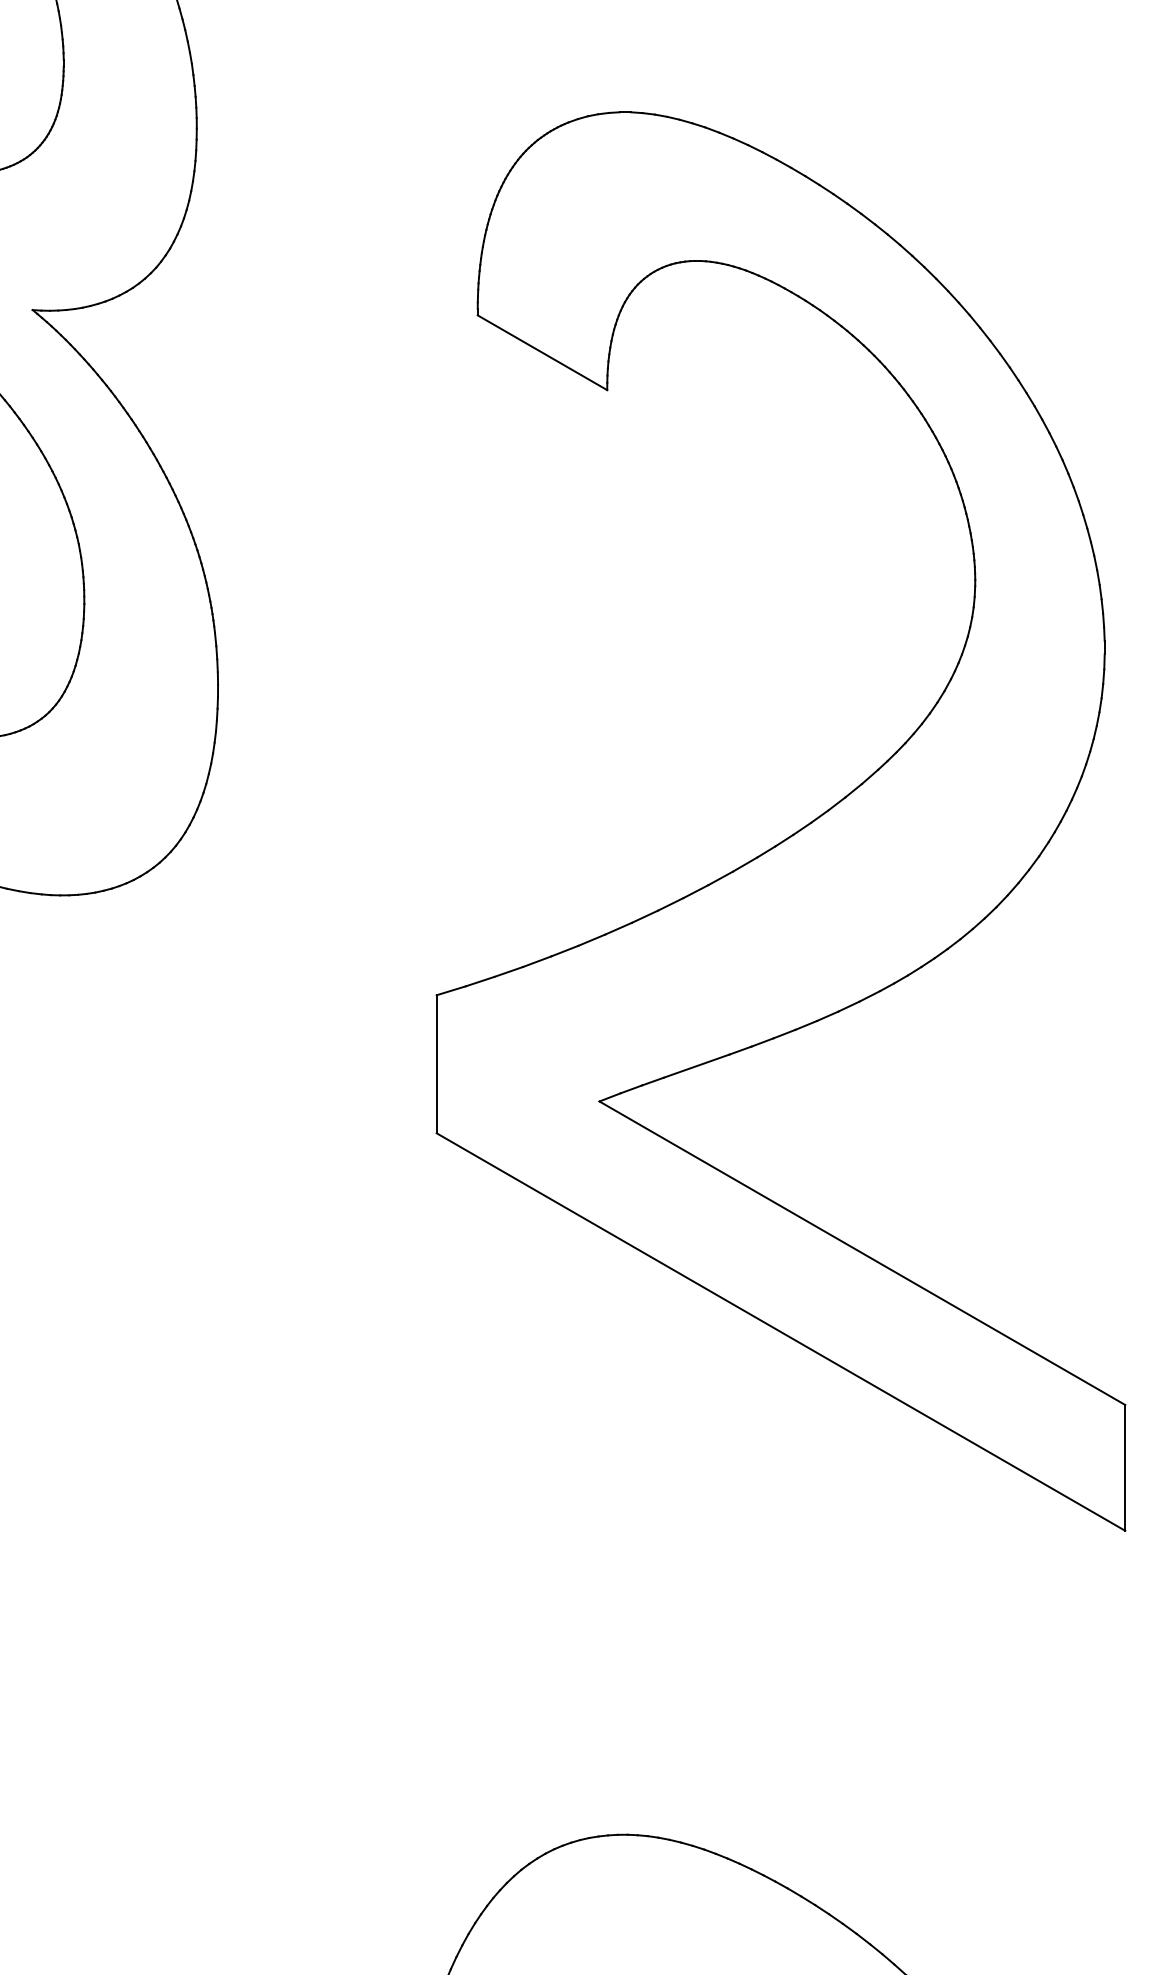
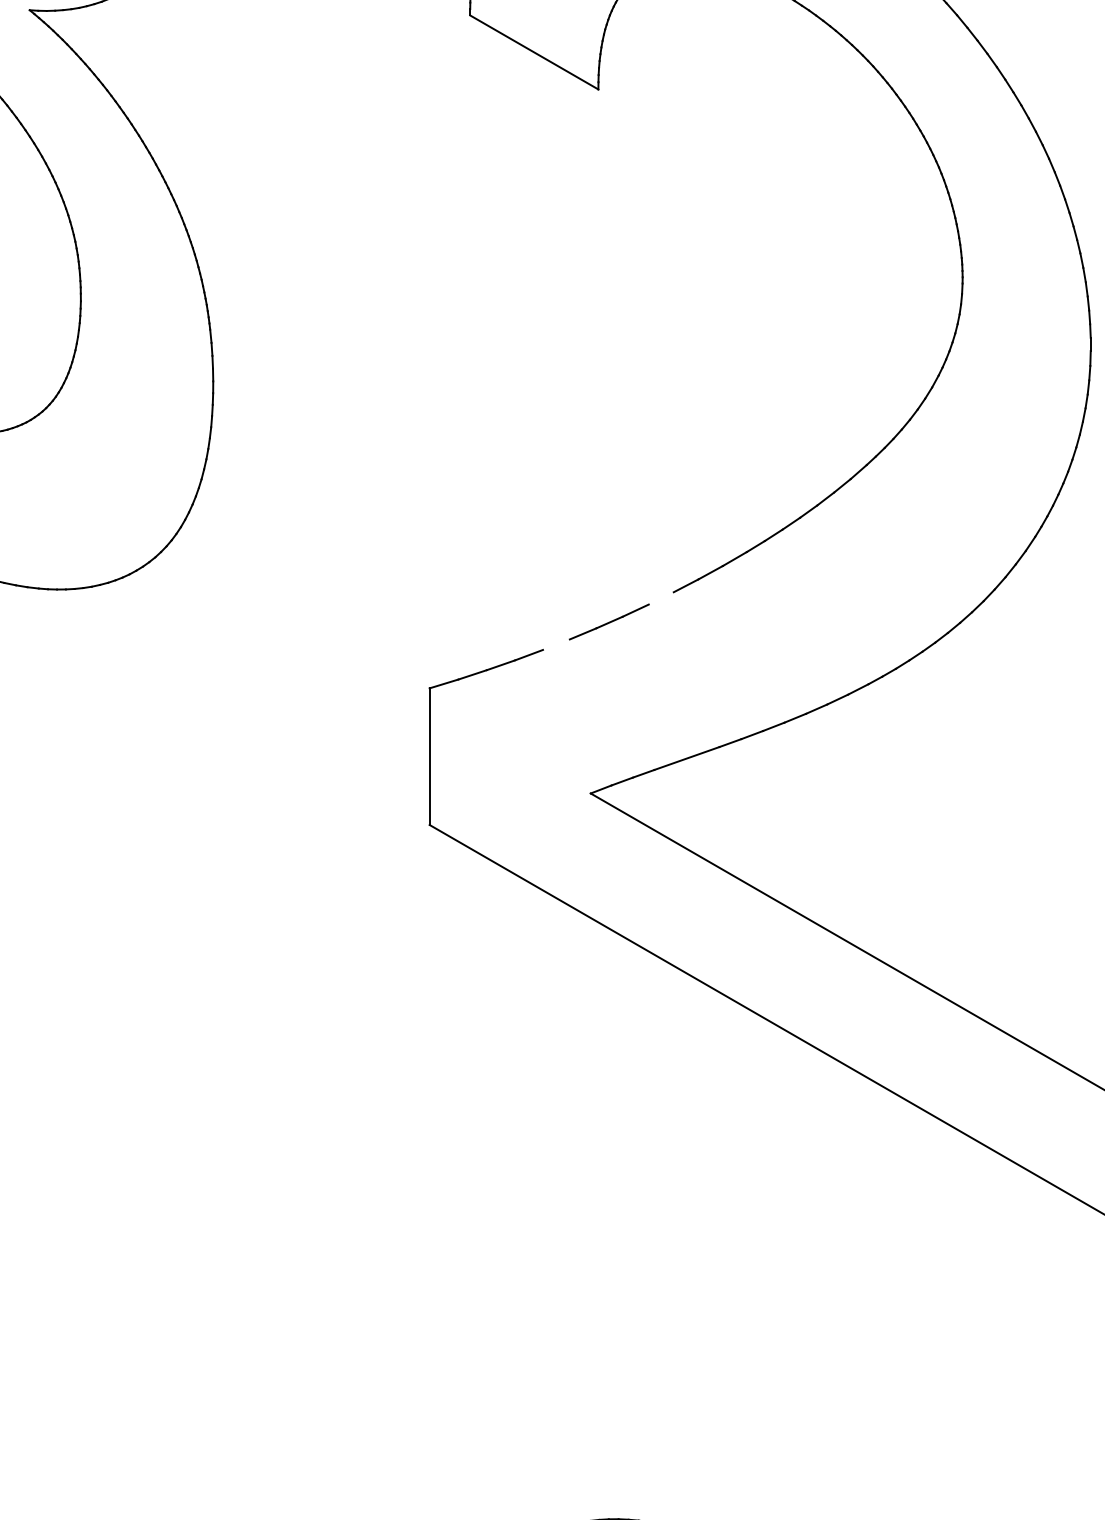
line: (670, 904) -> (661, 598), removed
line: (564, 950) -> (556, 644), removed

